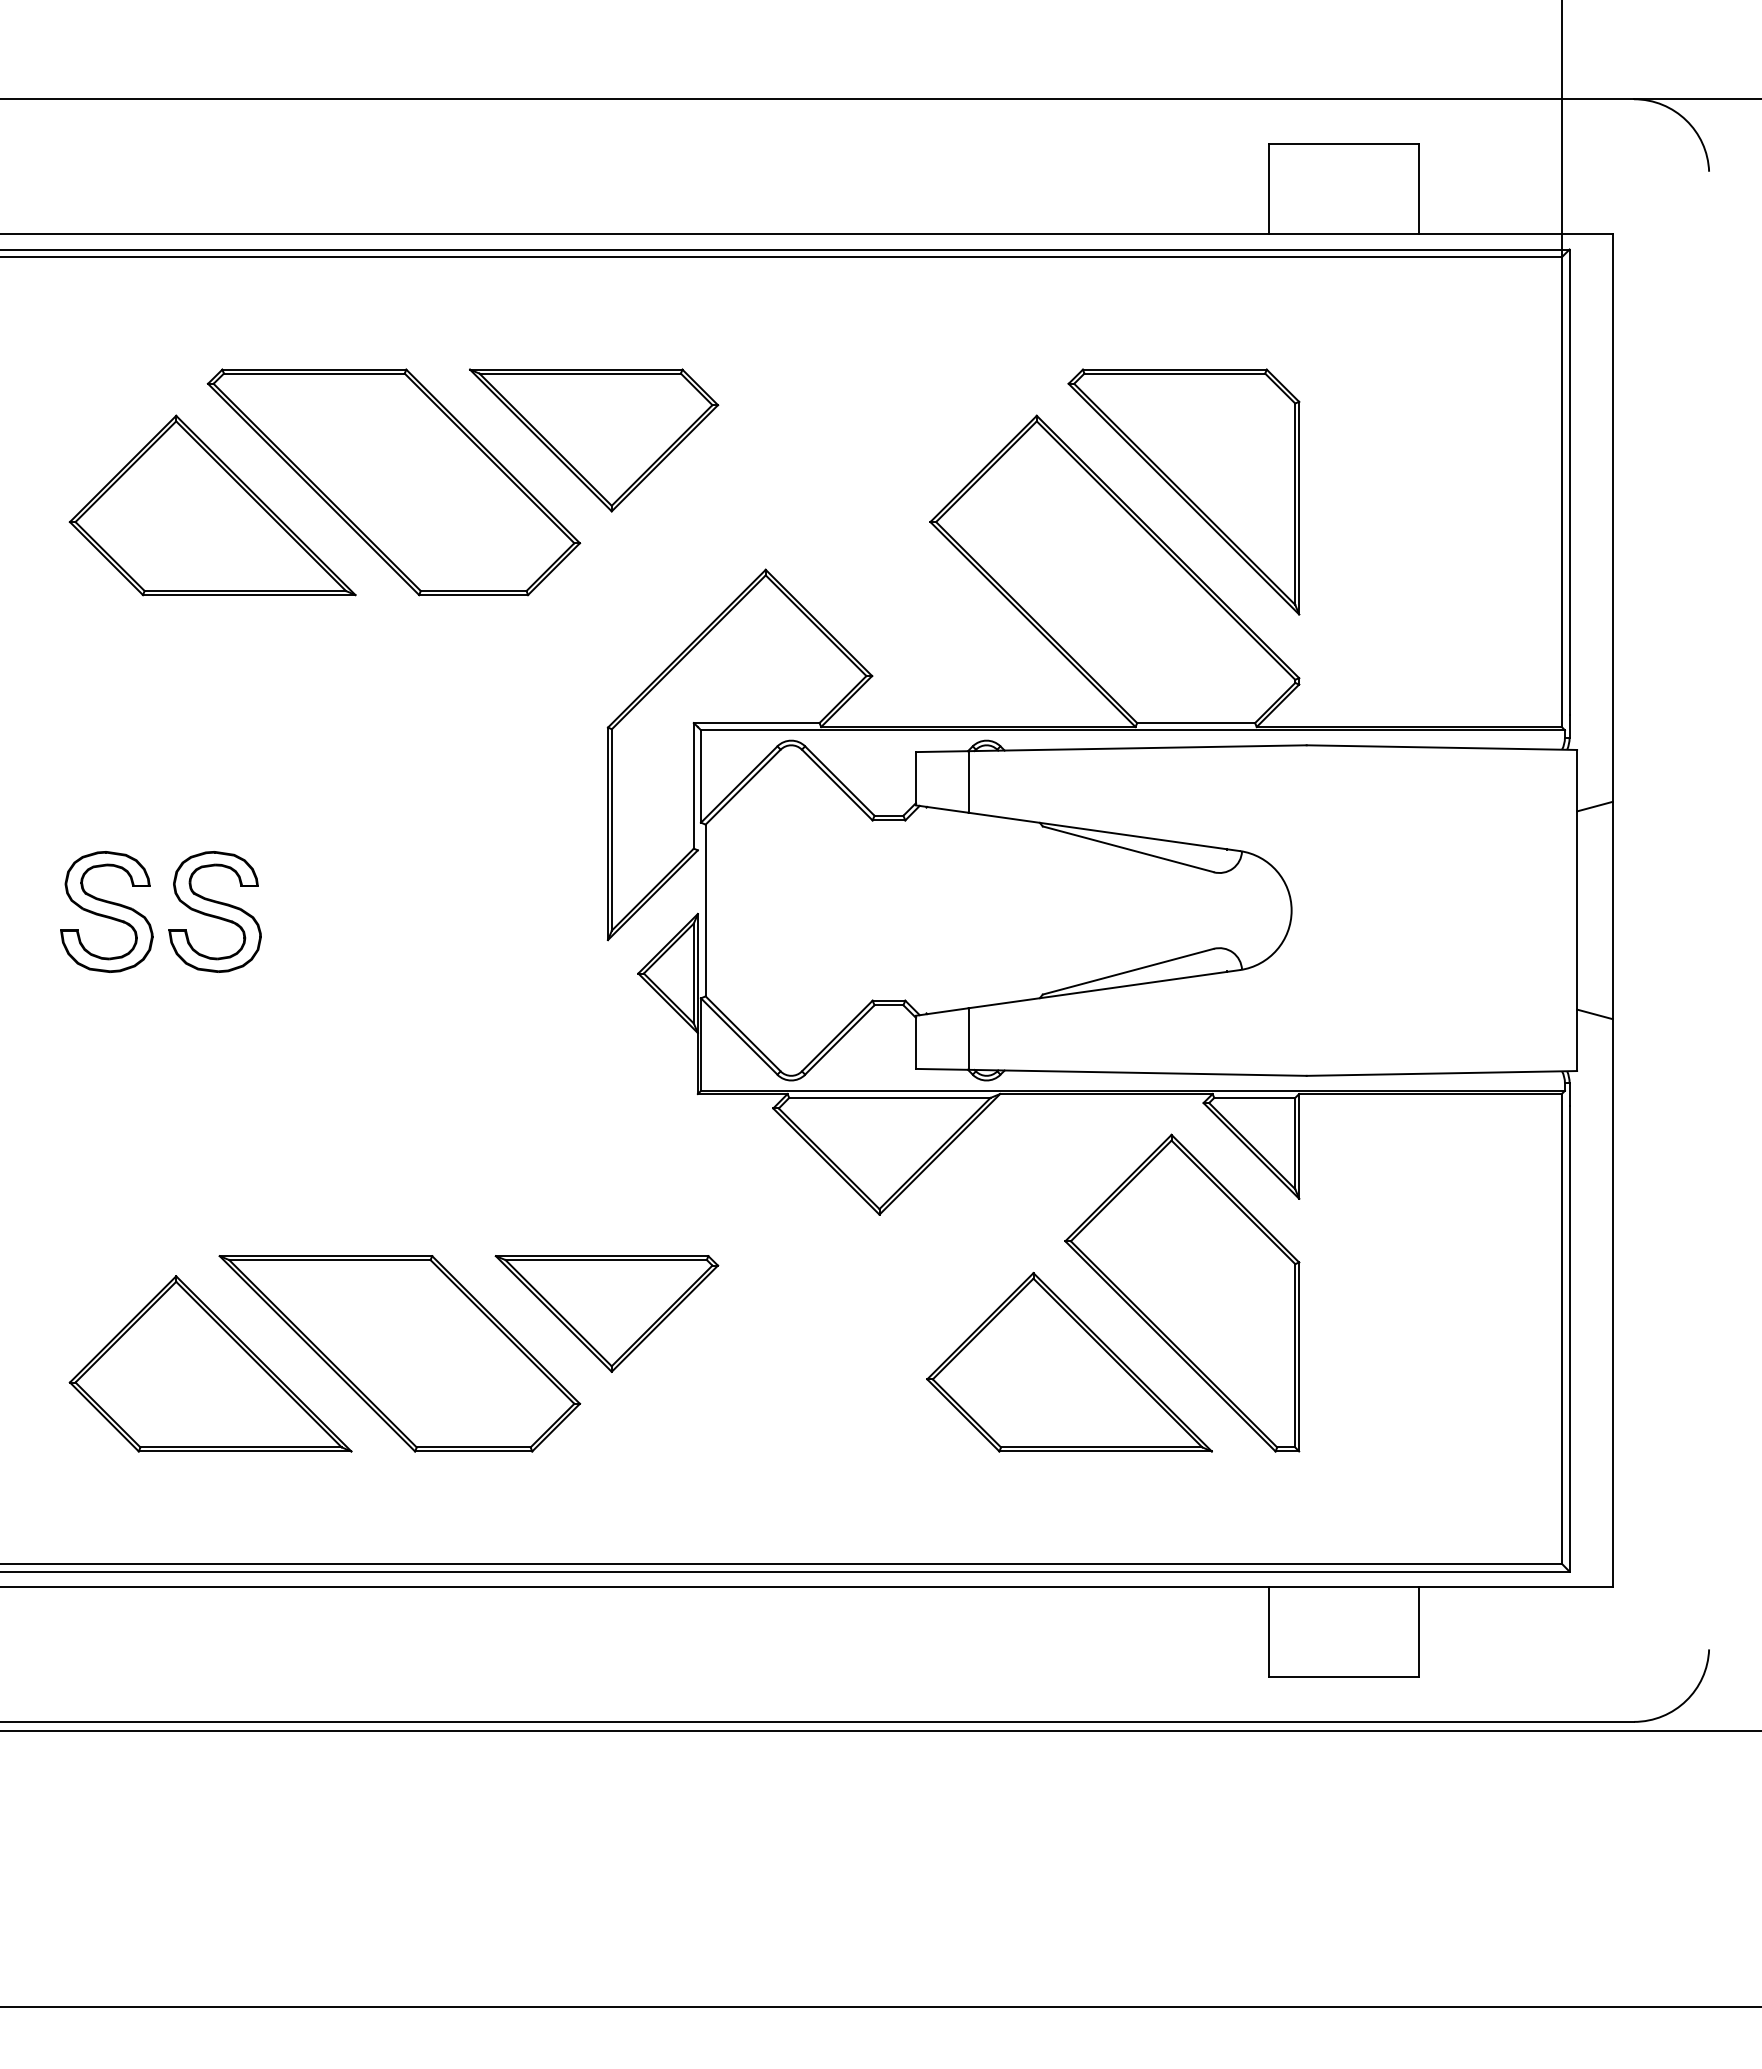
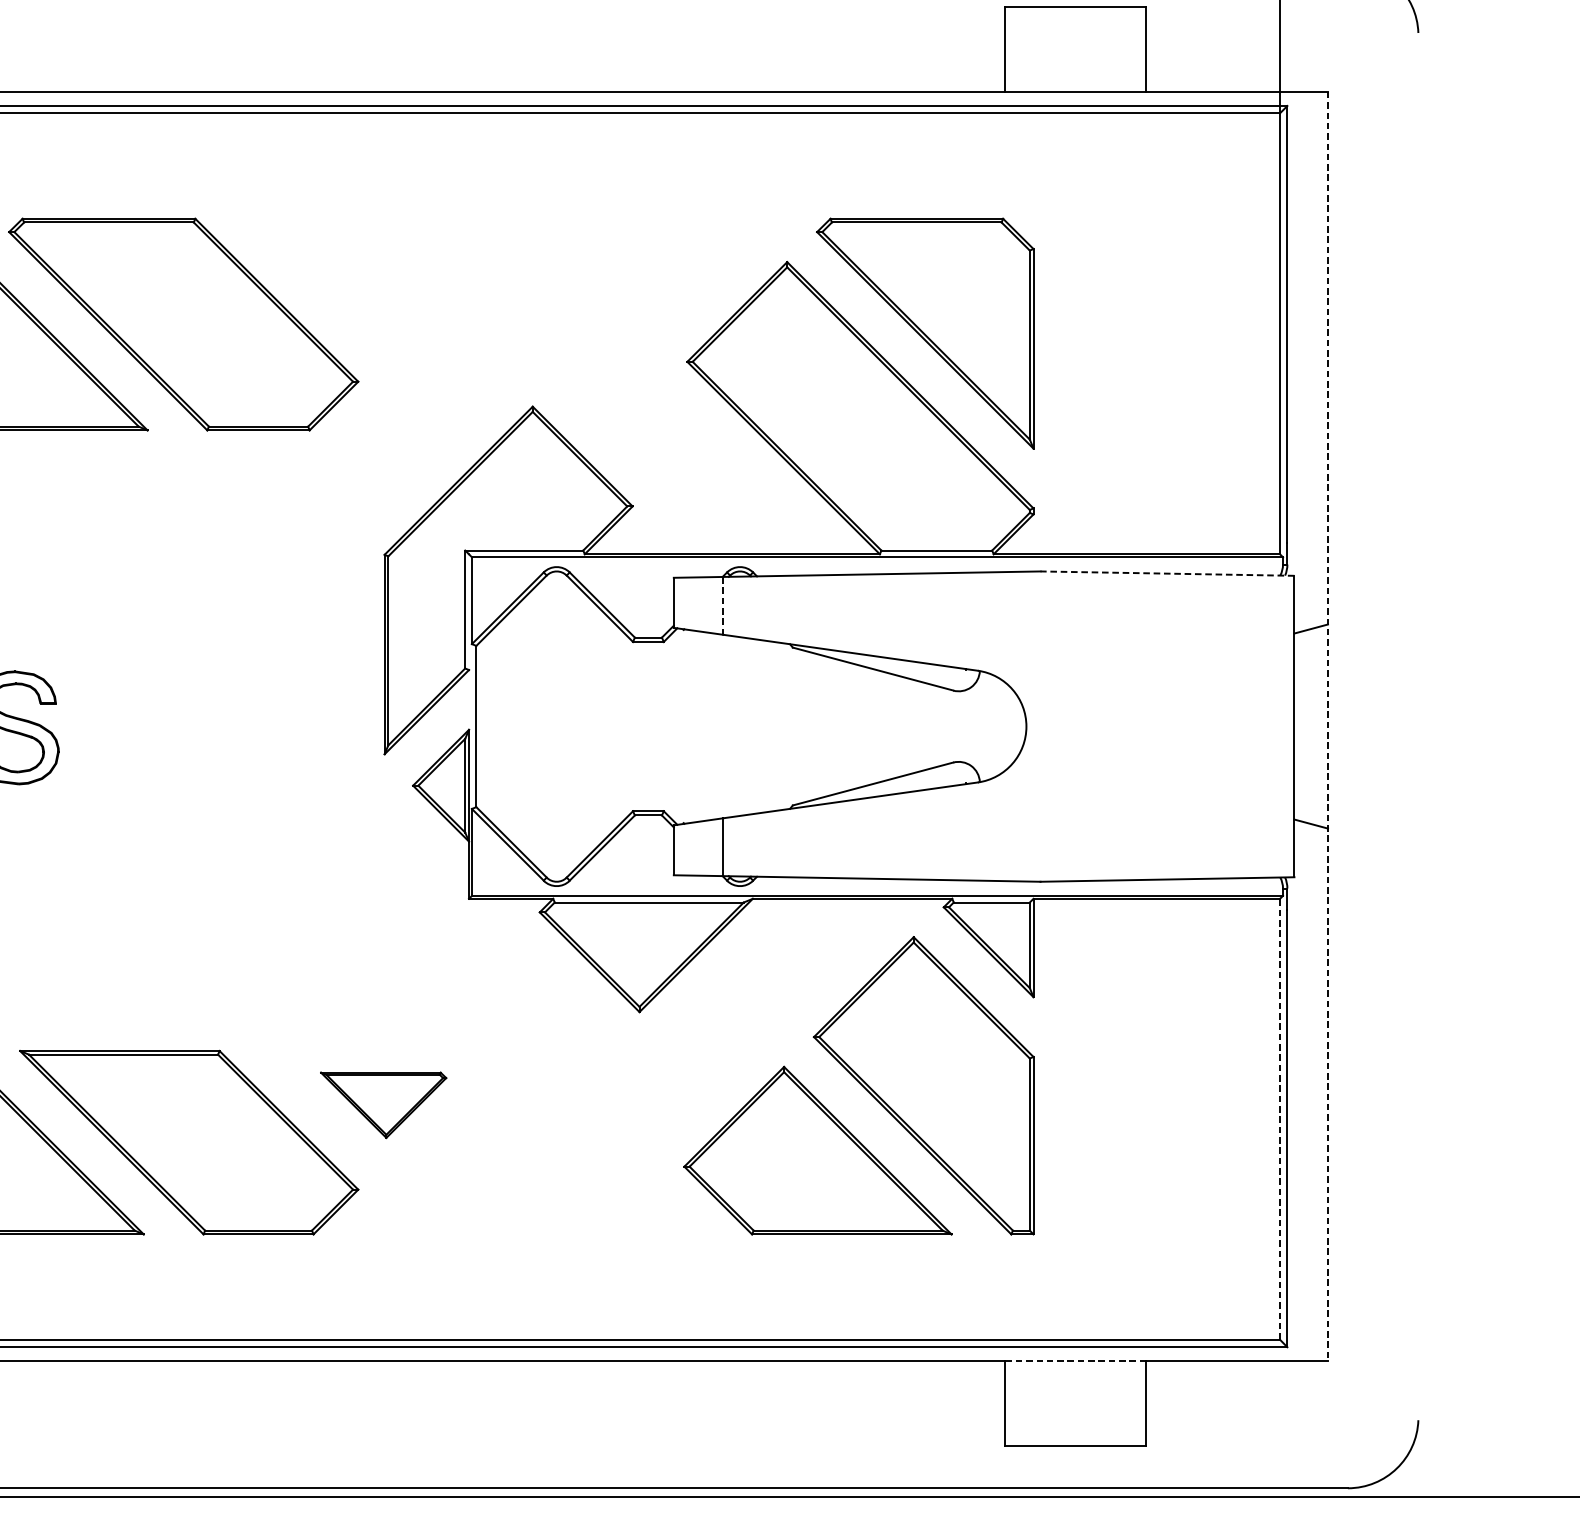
part: (594, 440) -> (371, 285), removed
line: (1441, 747) -> (1167, 573), solid -> dashed
line: (968, 781) -> (723, 605), solid -> dashed
line: (1612, 911) -> (1327, 727), solid -> dashed
part: (606, 1313) -> (383, 1104), size x0.6
line: (1561, 1328) -> (1279, 1118), solid -> dashed
line: (1343, 1586) -> (1075, 1361), solid -> dashed

